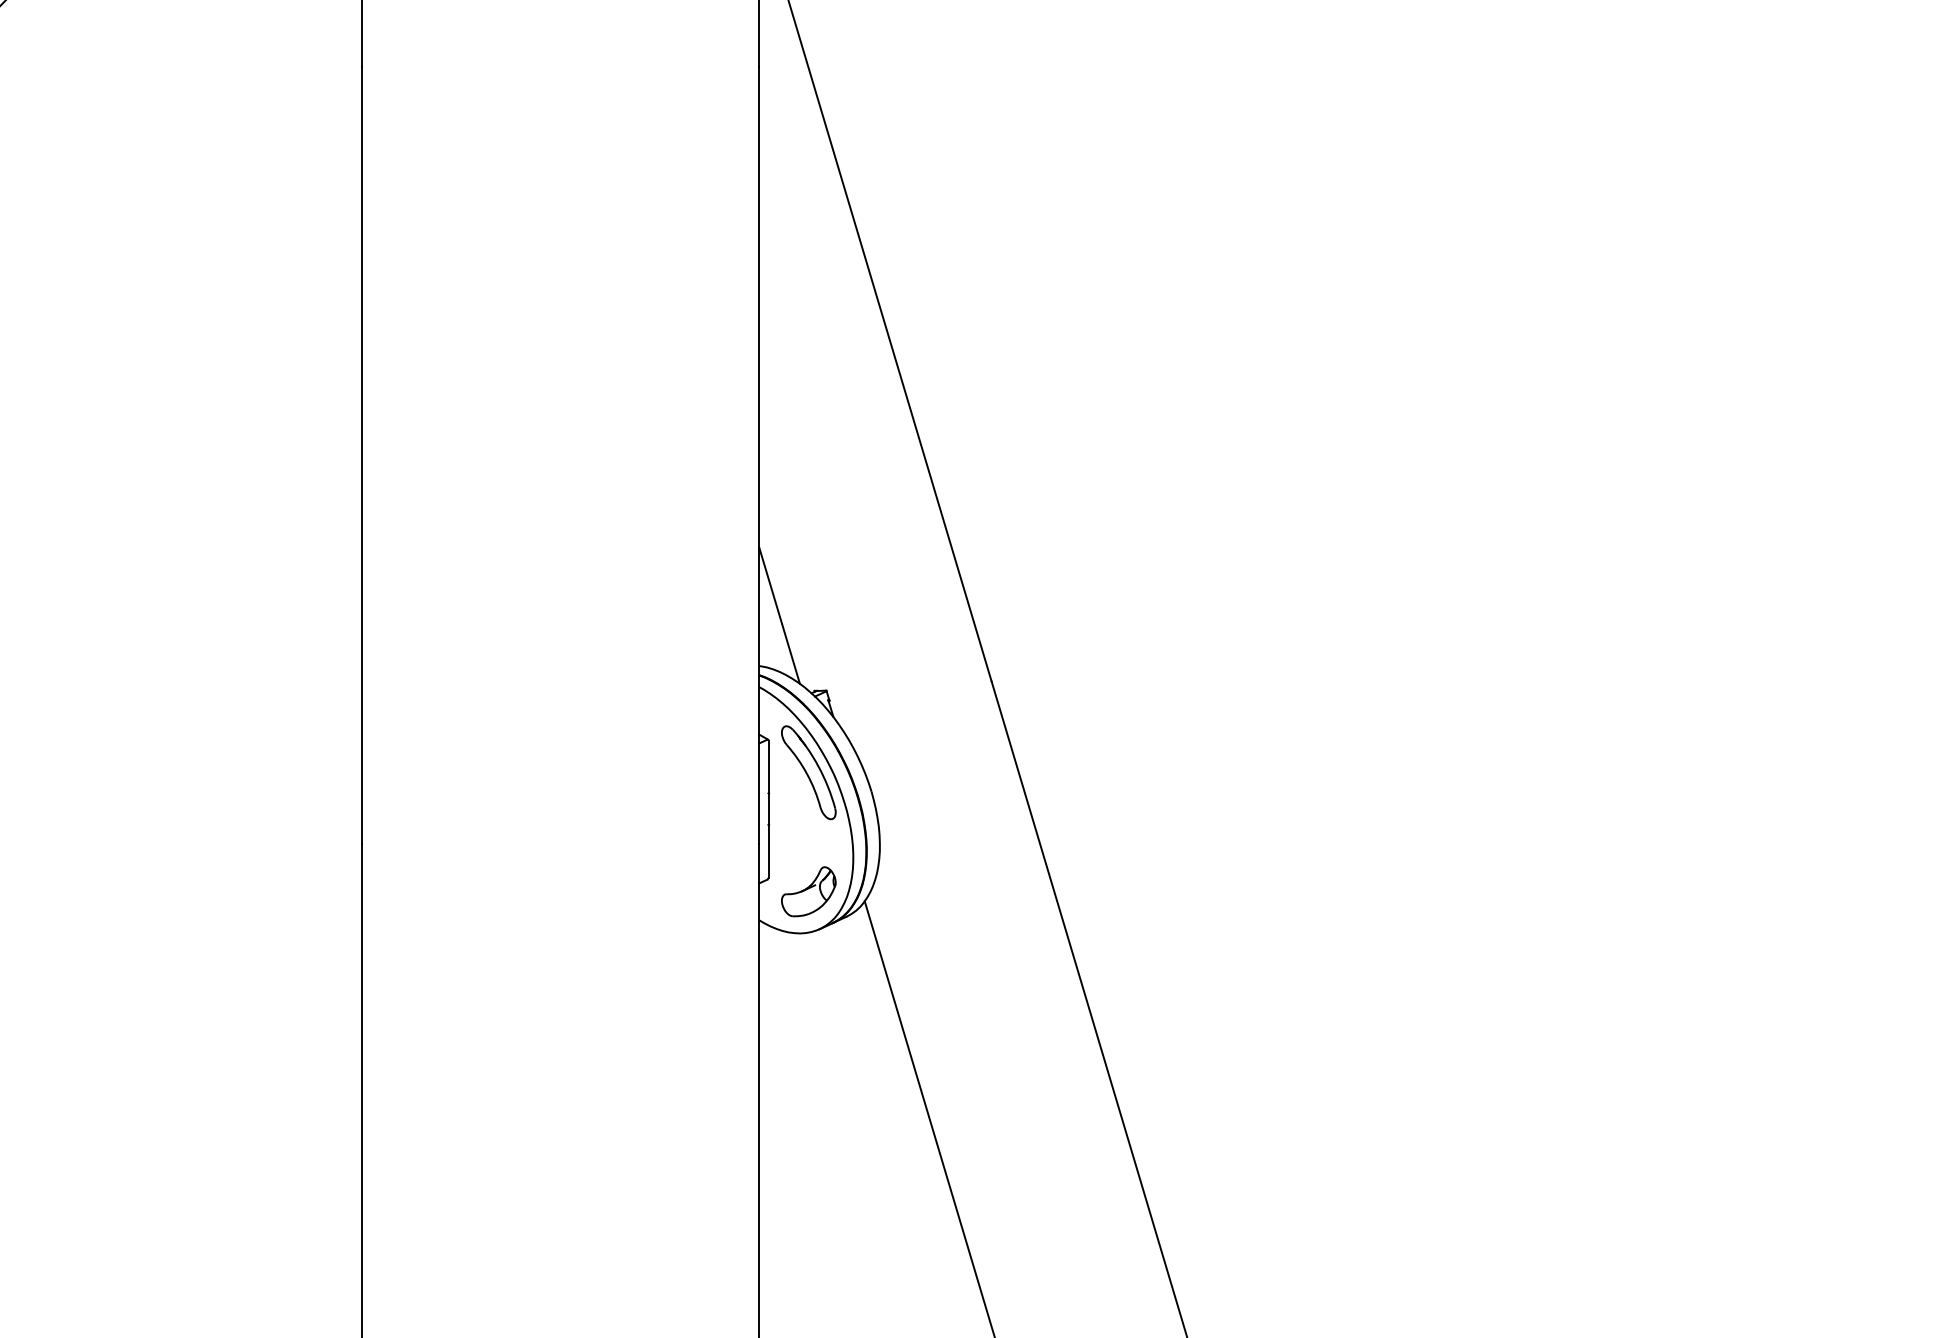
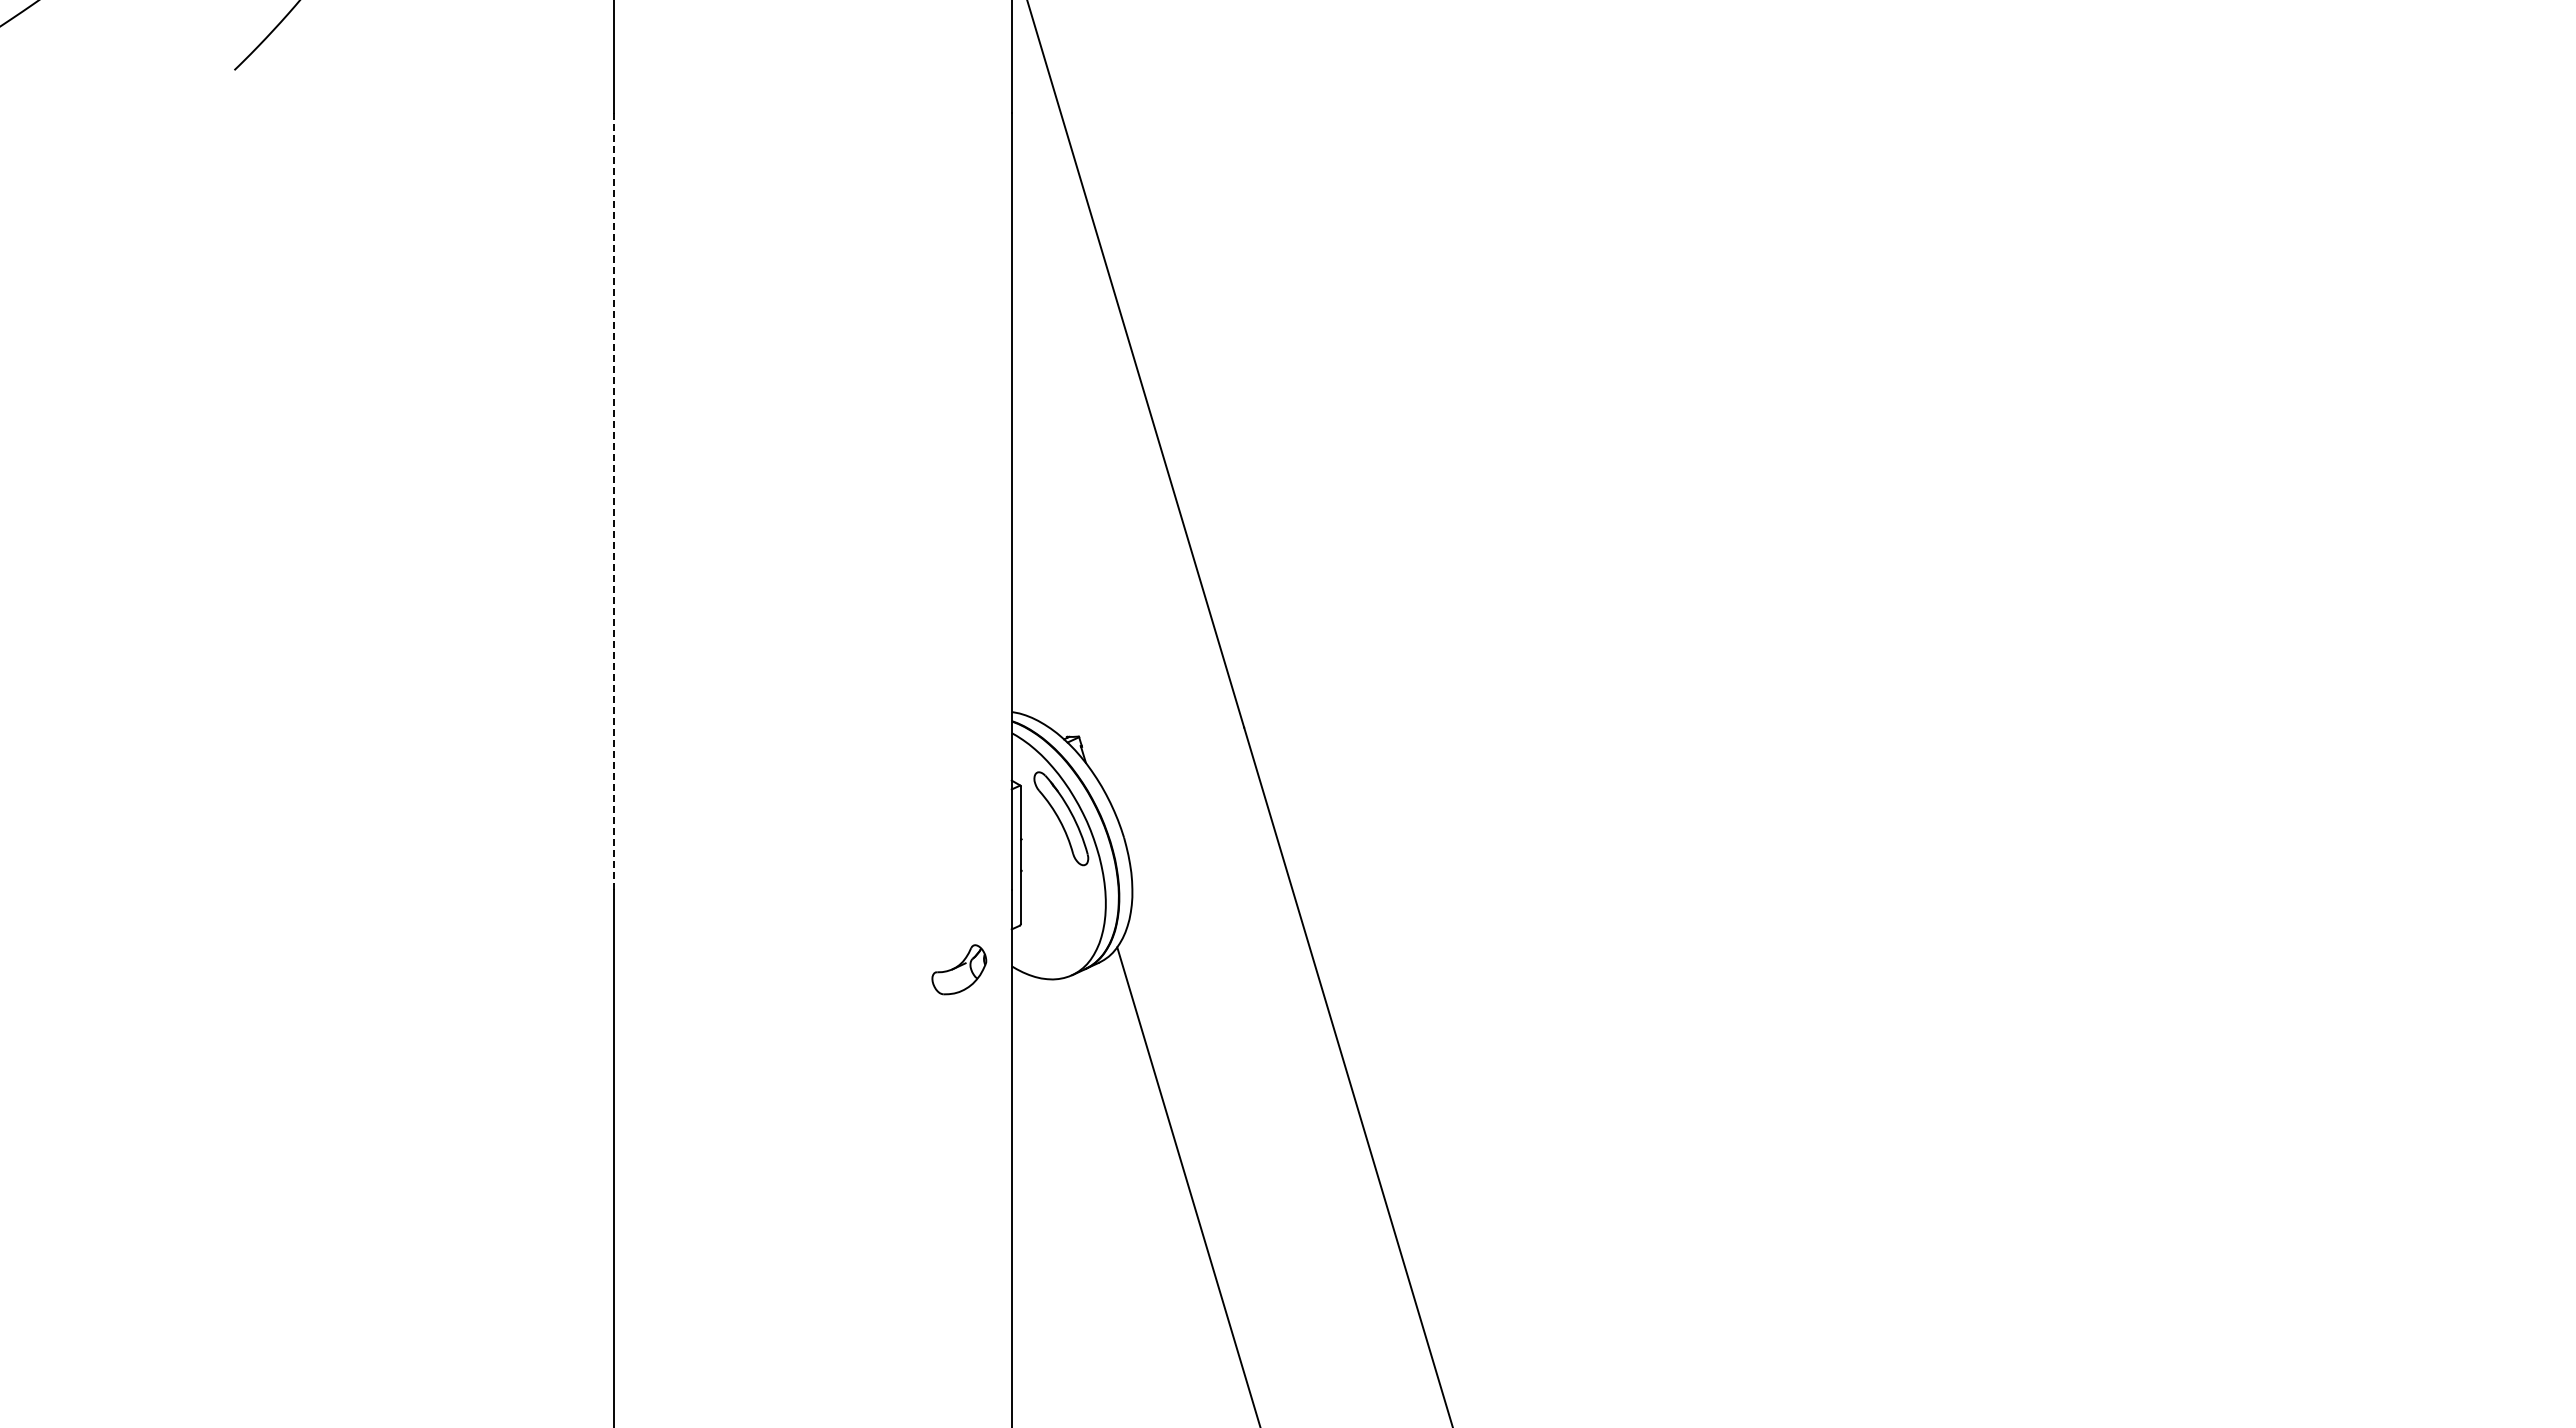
line: (361, 455) -> (614, 501), solid -> dashed
line: (778, 615) -> (1031, 661), removed
part: (808, 891) -> (959, 969), moved

